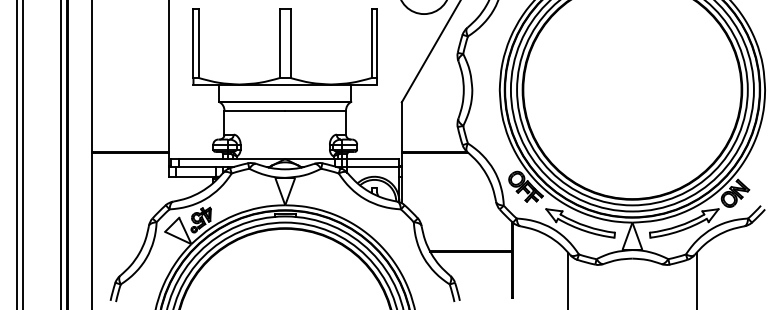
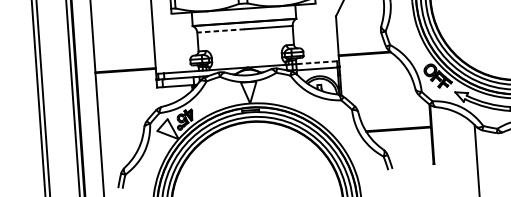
line: (254, 110) -> (220, 30), solid -> dashed
line: (372, 159) -> (316, 62), solid -> dashed

